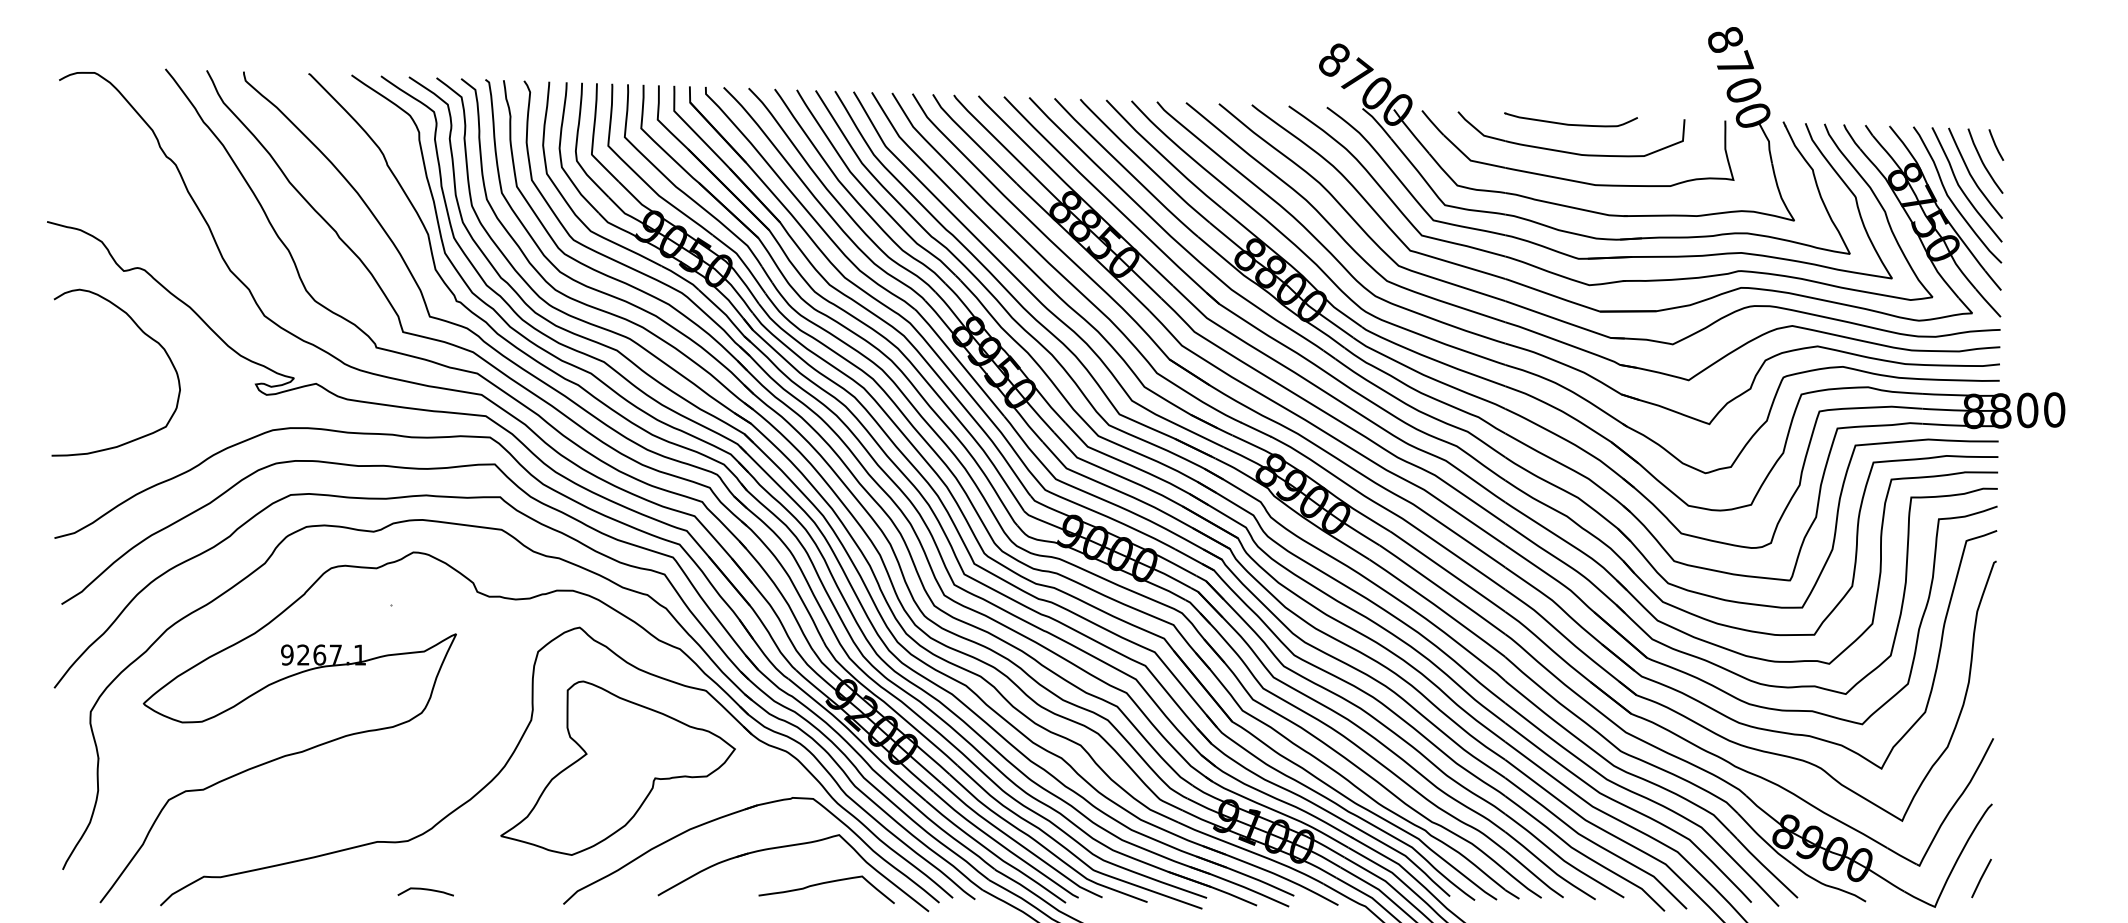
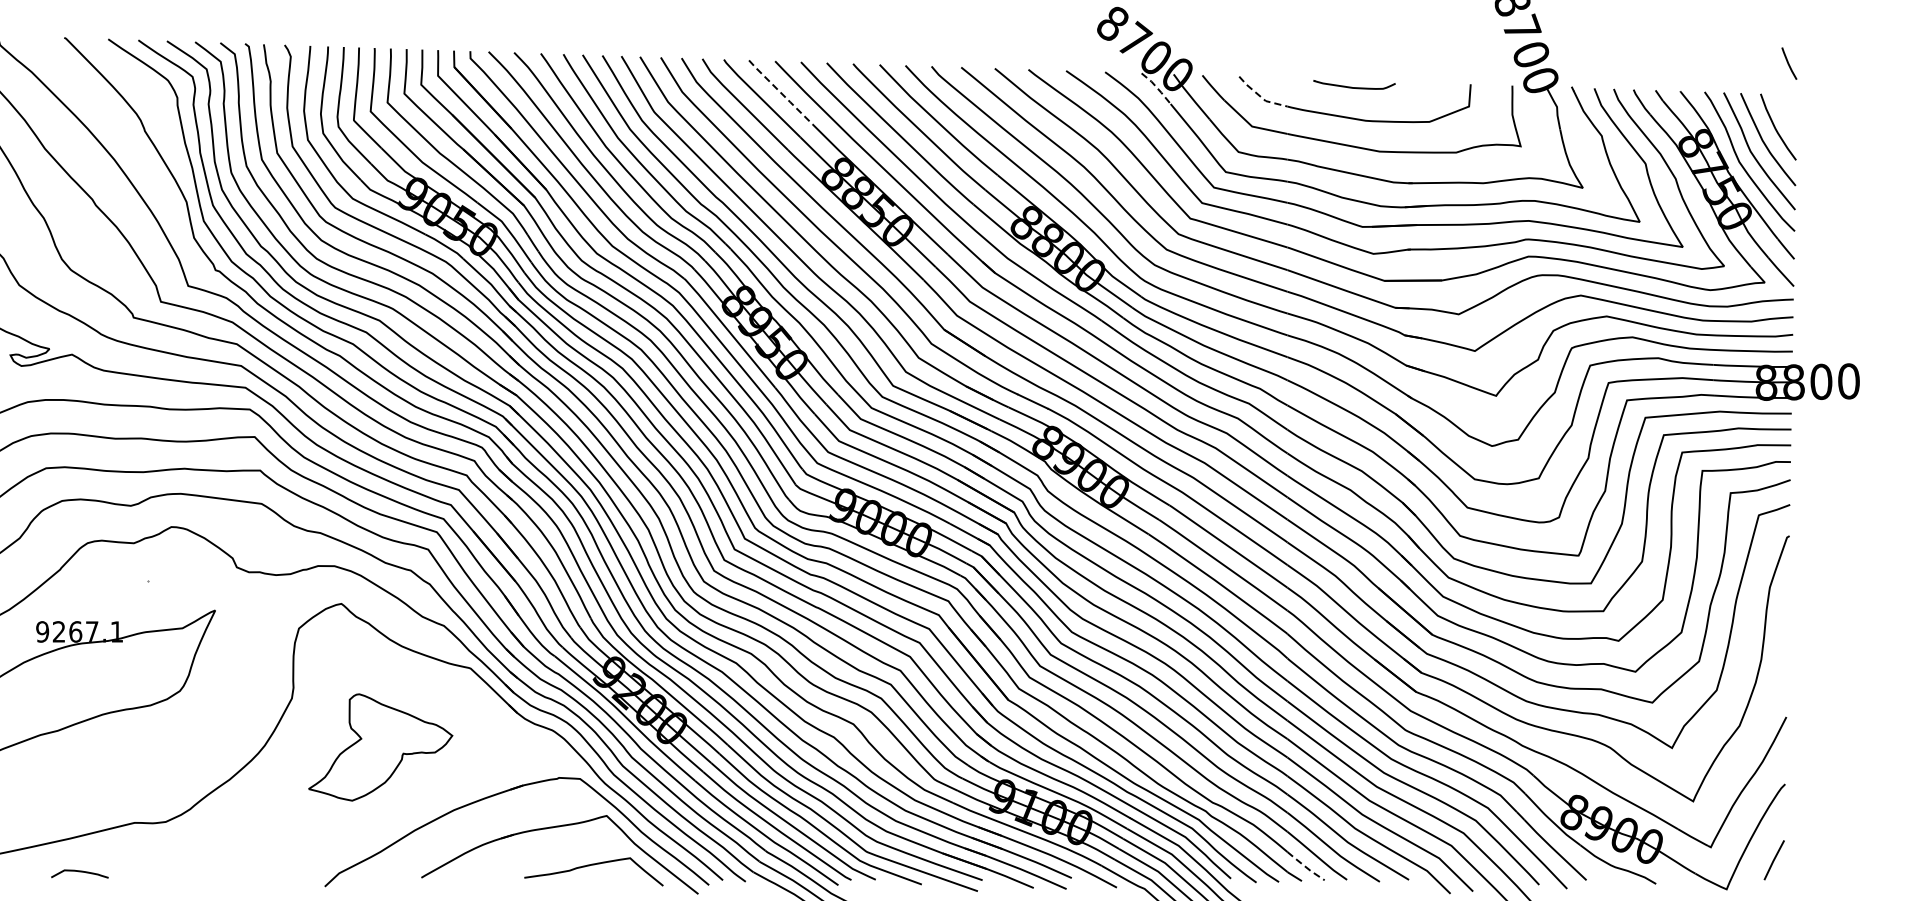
part: (1570, 119) -> (1354, 84), size x0.6
line: (1377, 123) -> (1156, 88), solid -> dashed
line: (1009, 127) -> (780, 92), solid -> dashed
line: (1478, 131) -> (1260, 96), solid -> dashed
line: (1996, 144) -> (1789, 63), moved
part: (617, 767) -> (380, 746), size x0.6
line: (1522, 884) -> (1305, 866), solid -> dashed
curve: (425, 890) -> (79, 872), moved

